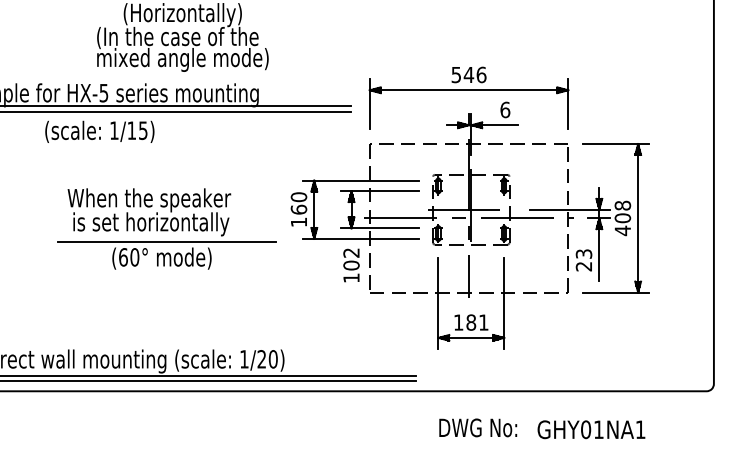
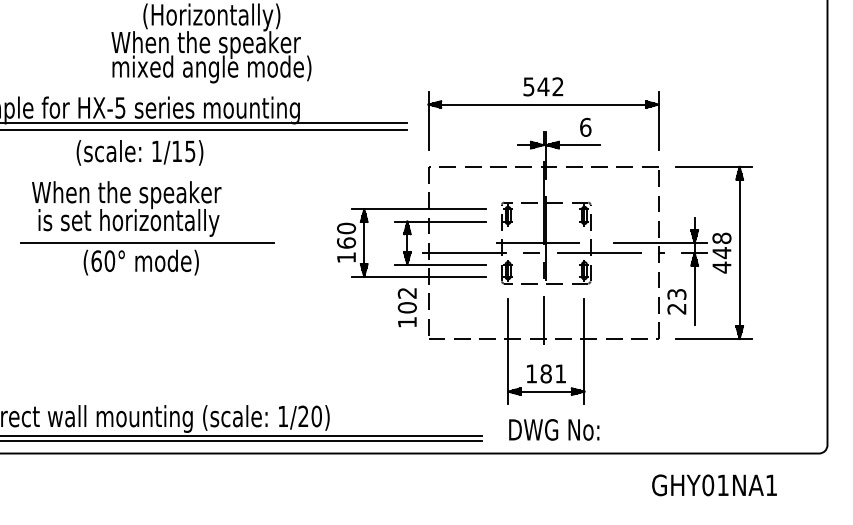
text: (177, 38) -> (205, 44), (In the case of the -> When the speaker
text: (481, 74) -> (558, 86), 546 -> 542
text: (99, 131) -> (139, 152), moved
text: (622, 218) -> (721, 253), 408 -> 448
part: (166, 228) -> (146, 227), moved
text: (478, 427) -> (554, 429), moved
text: (591, 429) -> (714, 485), moved

